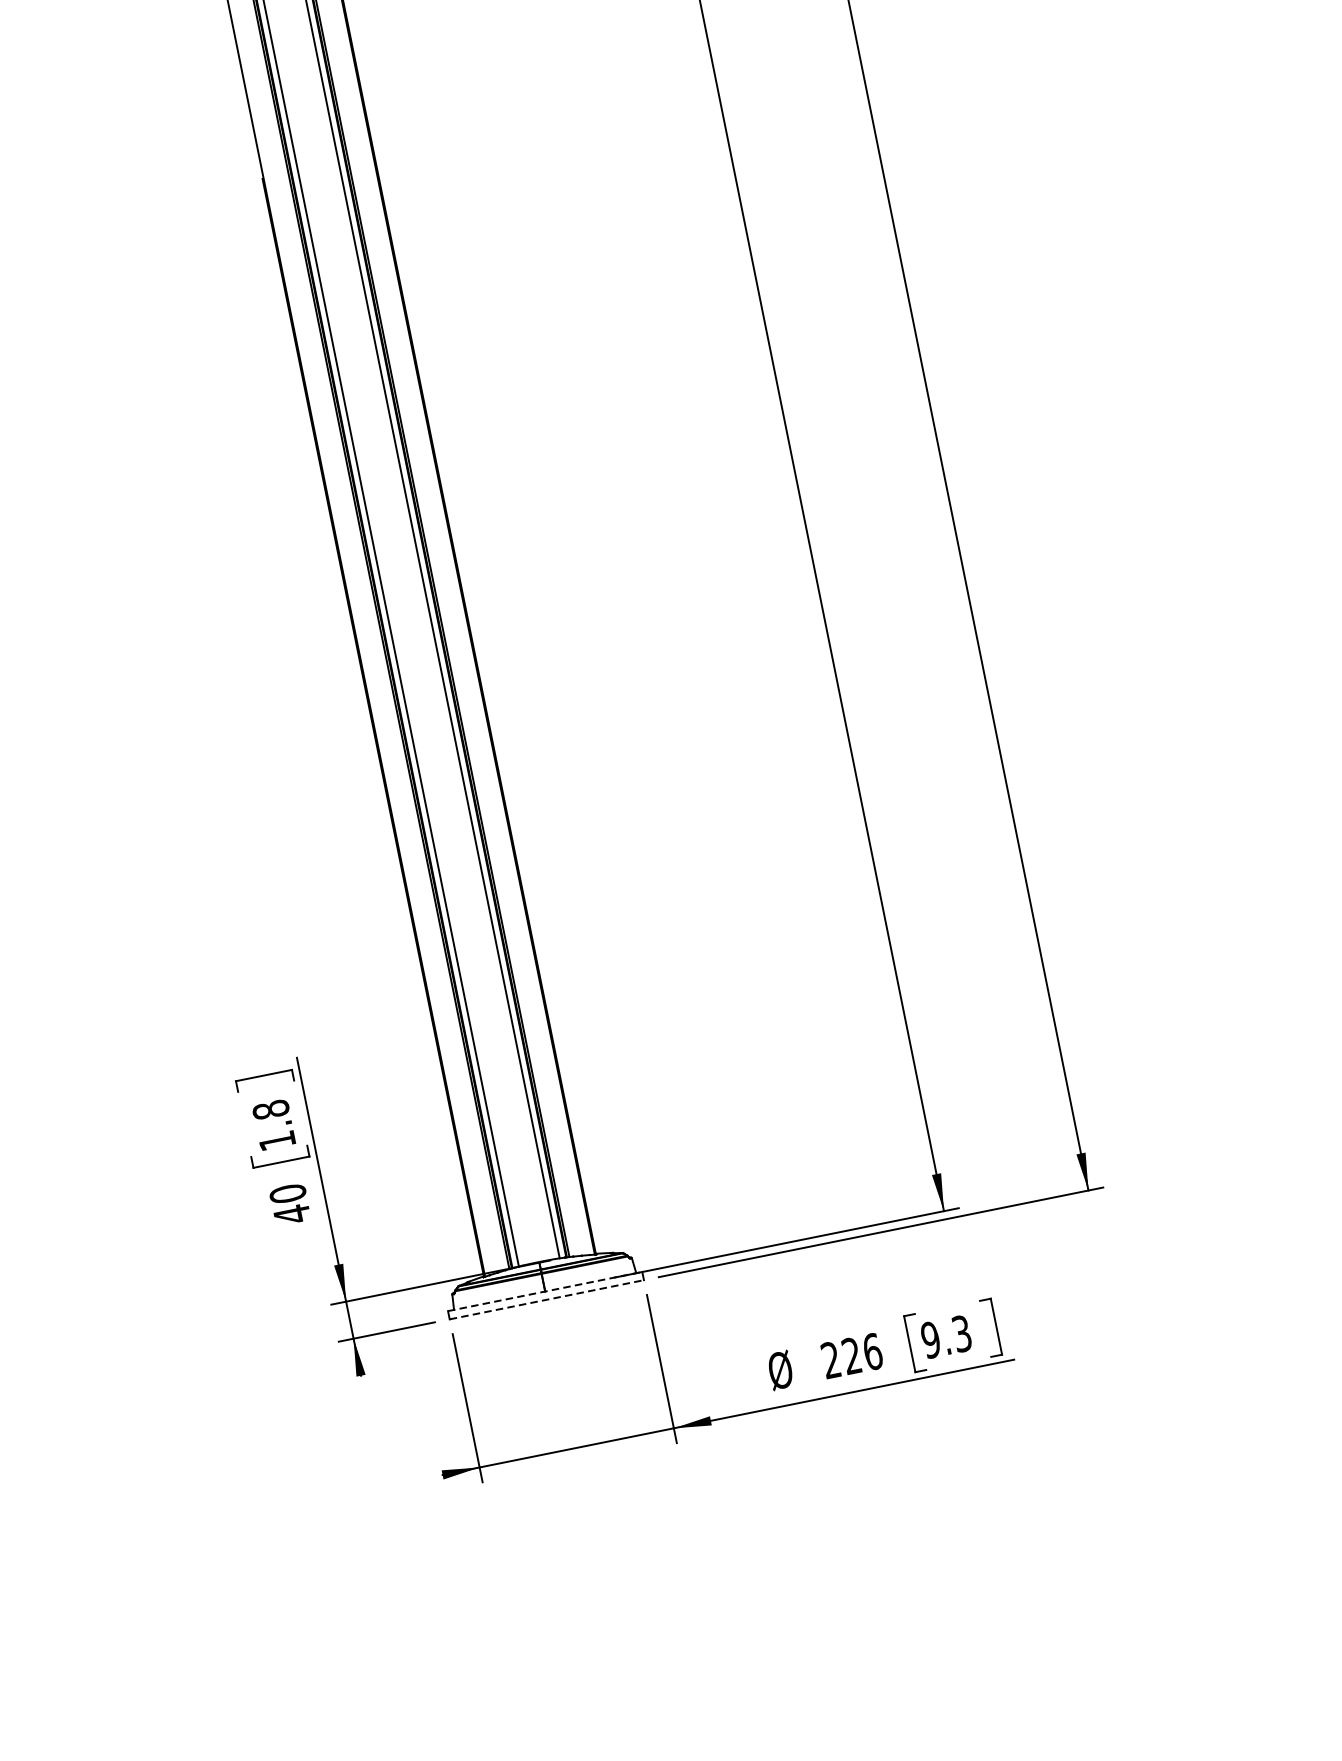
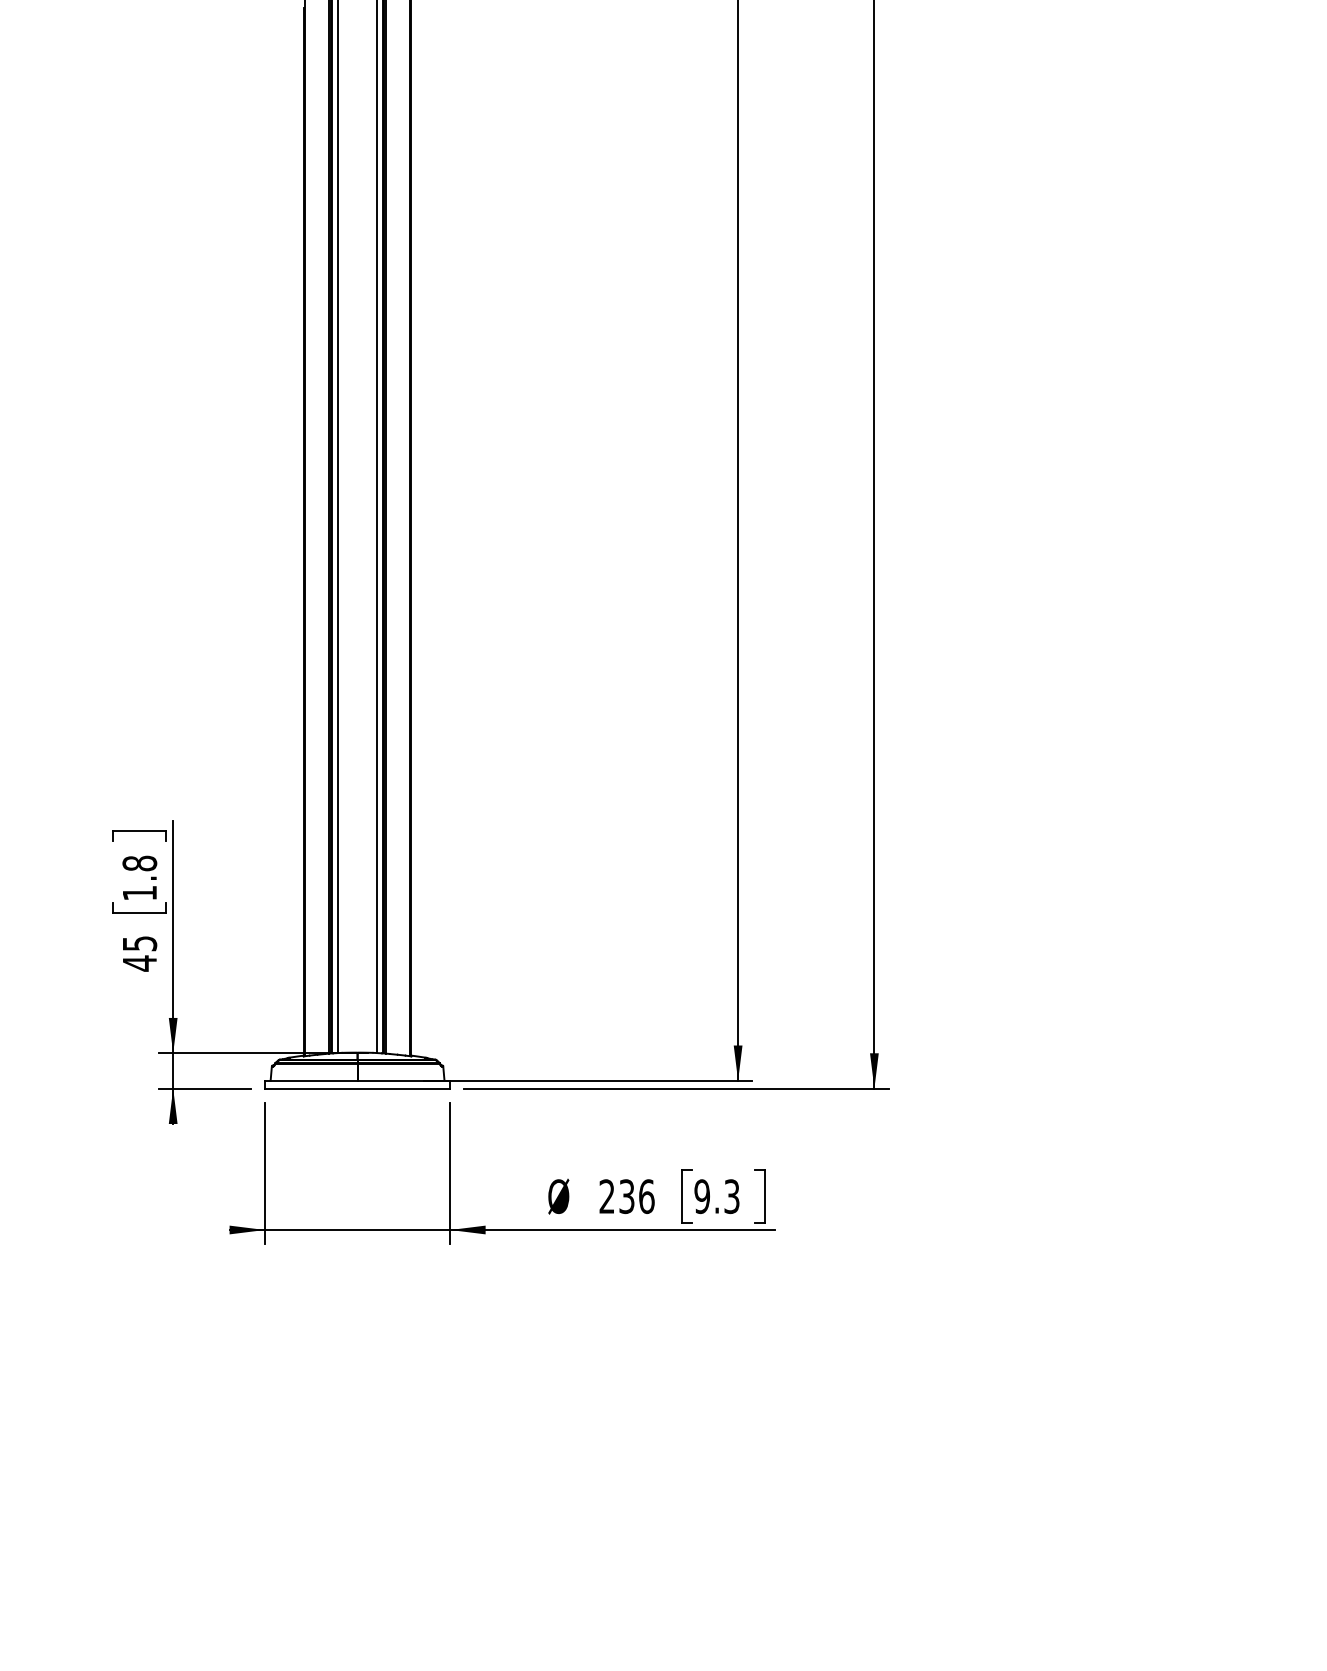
text: (287, 1193) -> (139, 943), 40 -> 45
line: (545, 1291) -> (357, 1080), dashed -> solid
line: (546, 1299) -> (357, 1088), dashed -> solid
text: (851, 1355) -> (626, 1196), 226 -> 236

